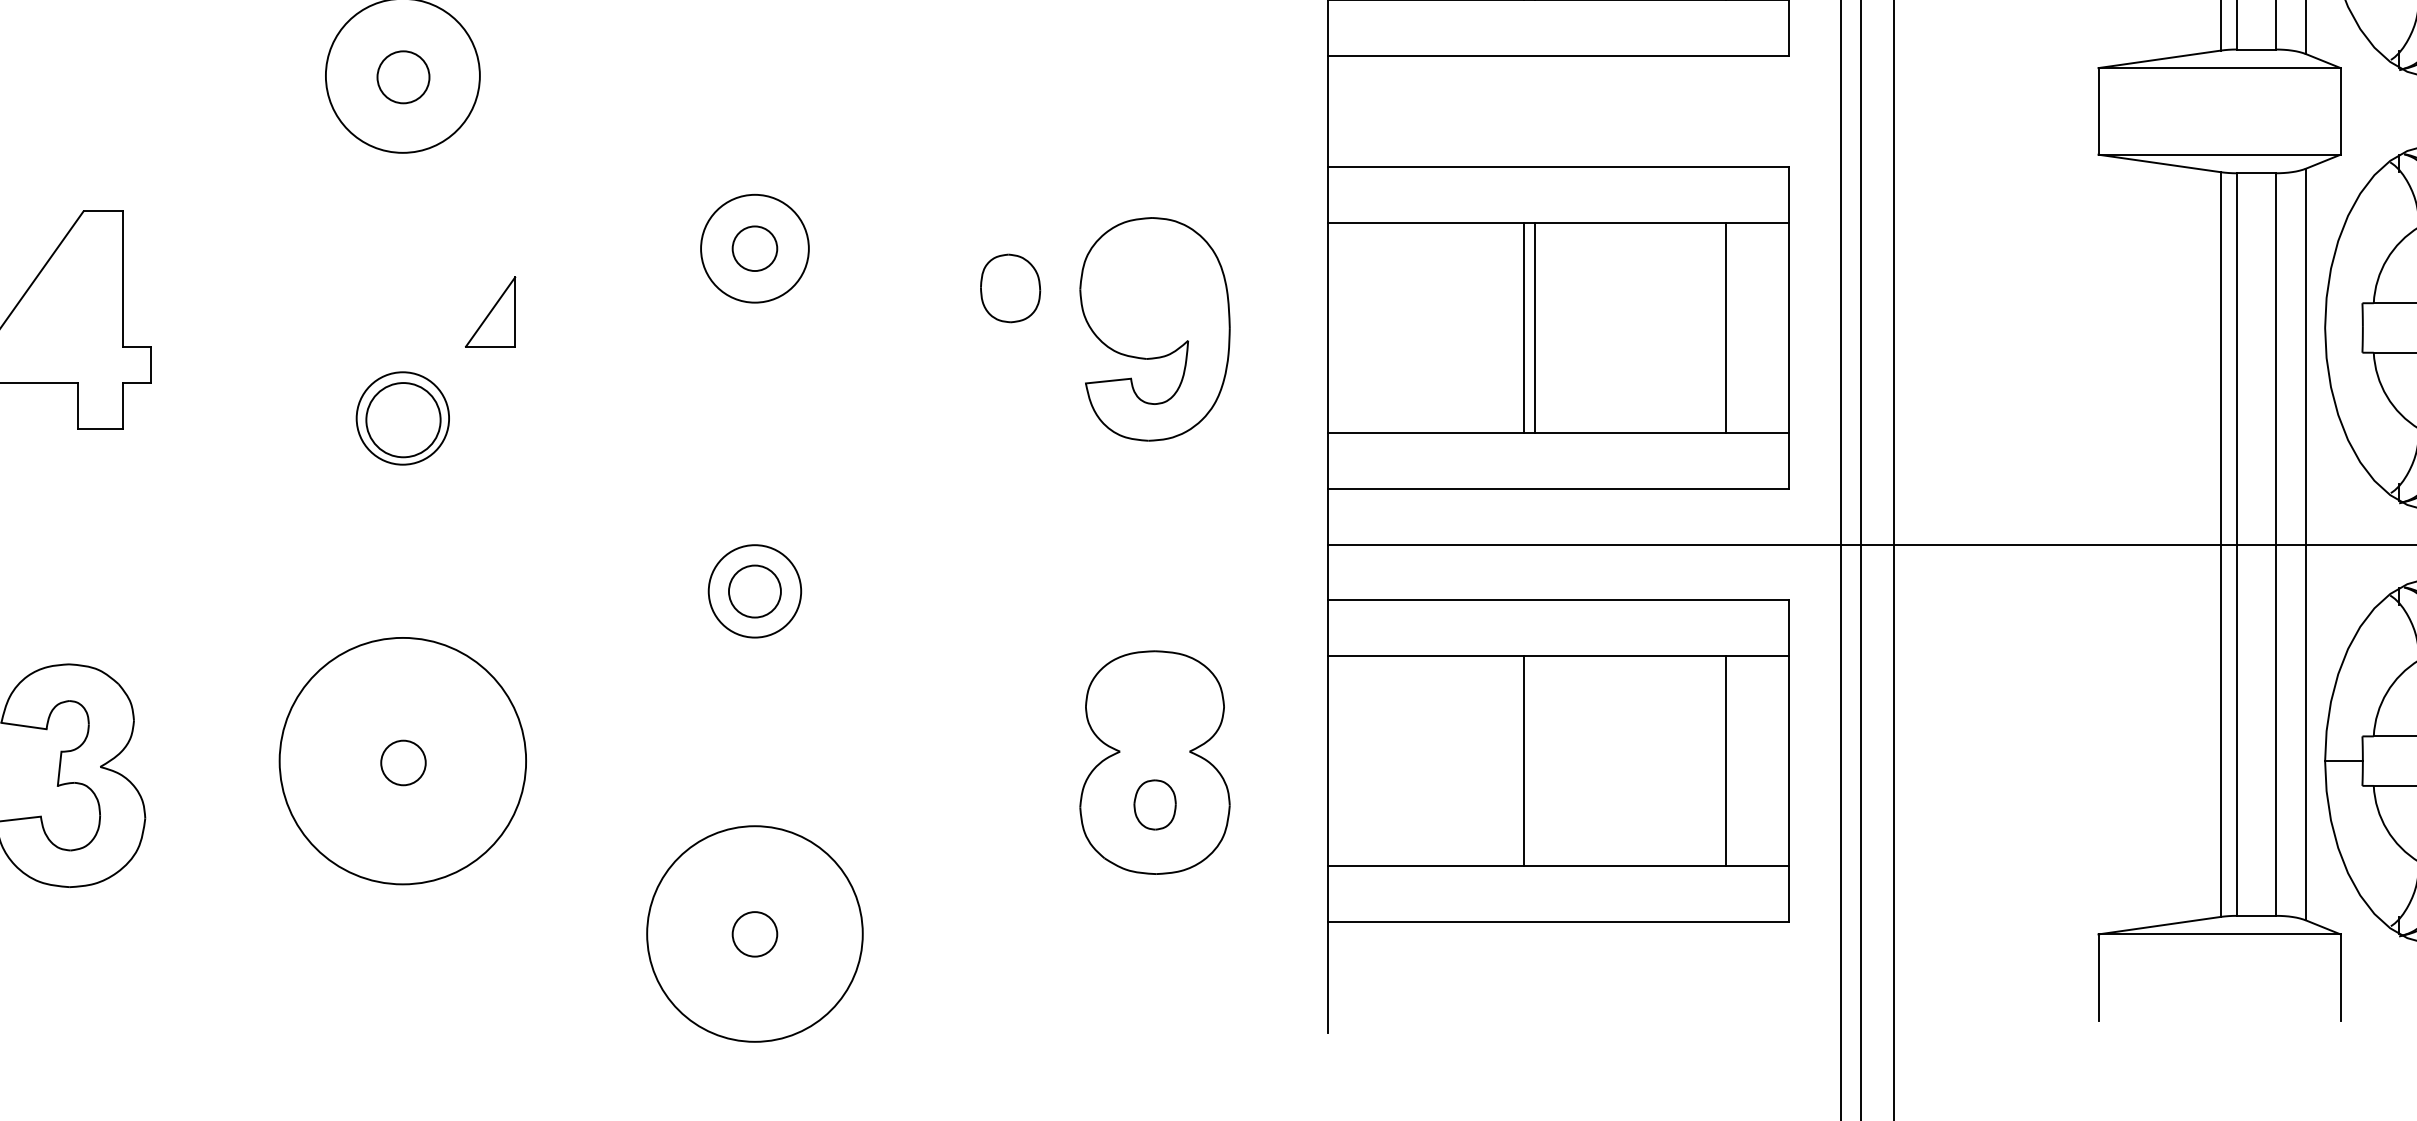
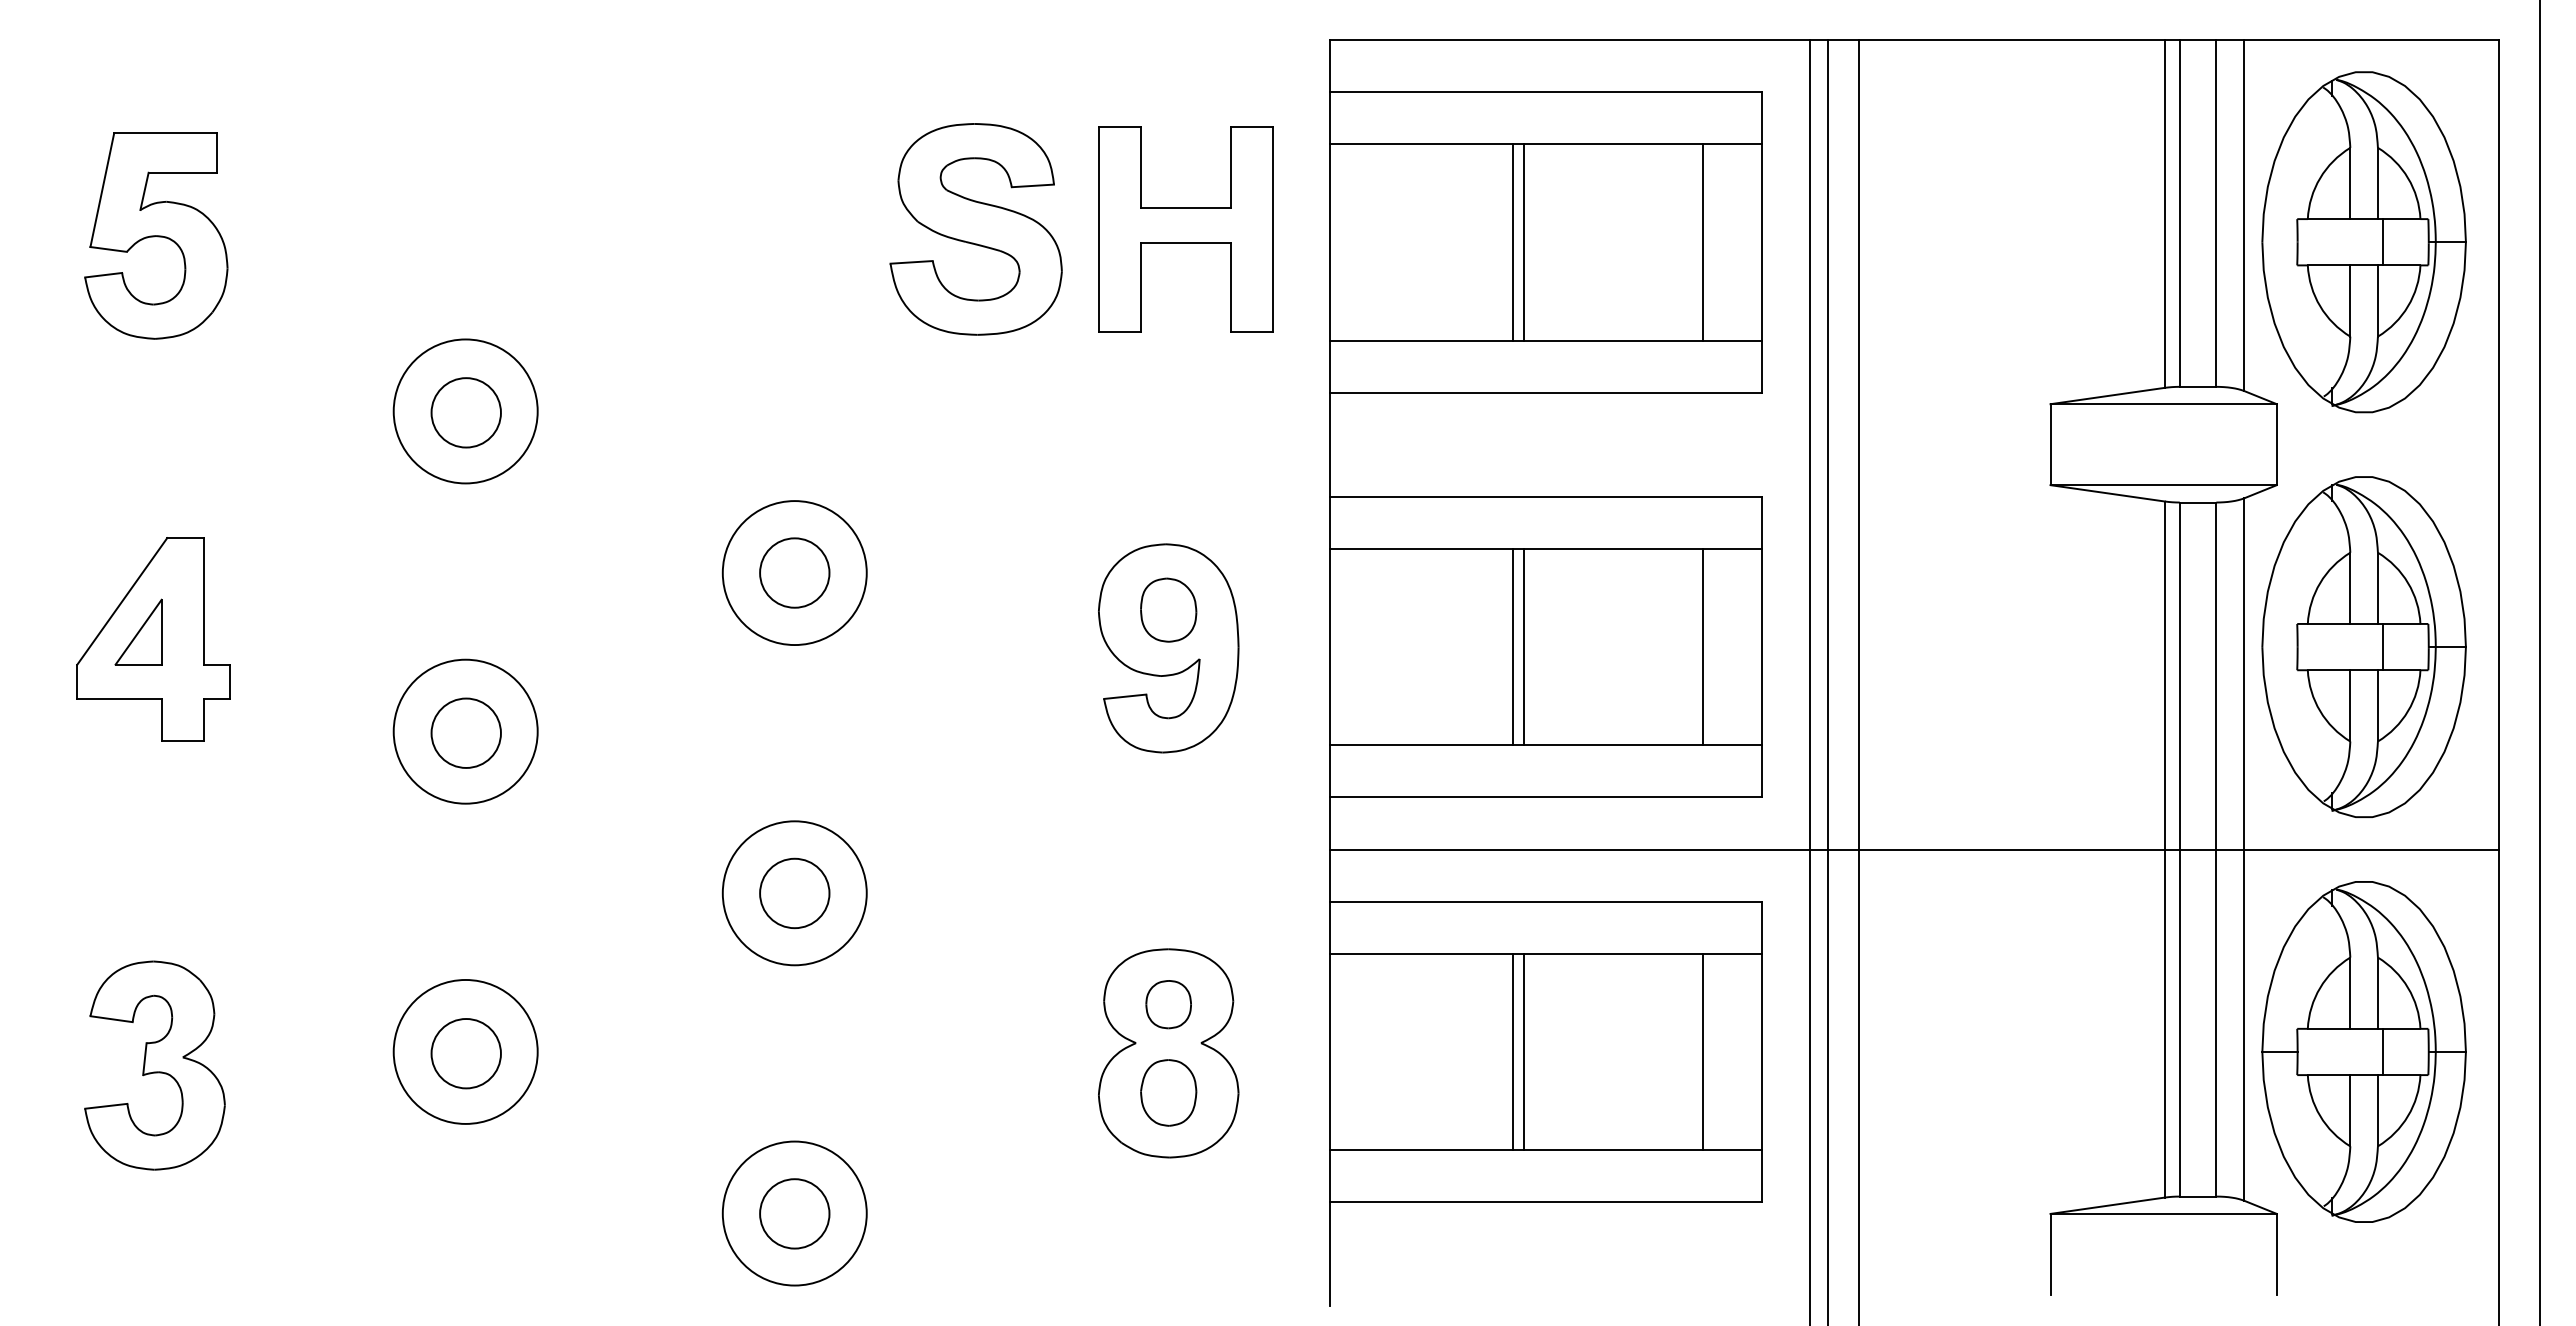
circle: (402, 76) -> (465, 412), size x1.43
circle: (754, 248) -> (794, 572), size x1.67
circle: (754, 249) -> (794, 573), size x1.43
part: (1010, 287) -> (1168, 609), moved
part: (490, 311) -> (138, 631), moved
circle: (402, 418) -> (465, 731), size x1.67
circle: (754, 591) -> (794, 893), size x1.43
circle: (754, 591) -> (794, 893), size x1.67
part: (1154, 710) -> (1168, 1004), added
circle: (402, 760) -> (465, 1051), size x0.62
line: (1535, 760) -> (1524, 1051), added
circle: (402, 762) -> (465, 1053), size x1.67
part: (1154, 804) -> (1168, 1092), size x1.43
circle: (754, 933) -> (794, 1213), size x0.71
circle: (754, 933) -> (794, 1213), size x1.67

